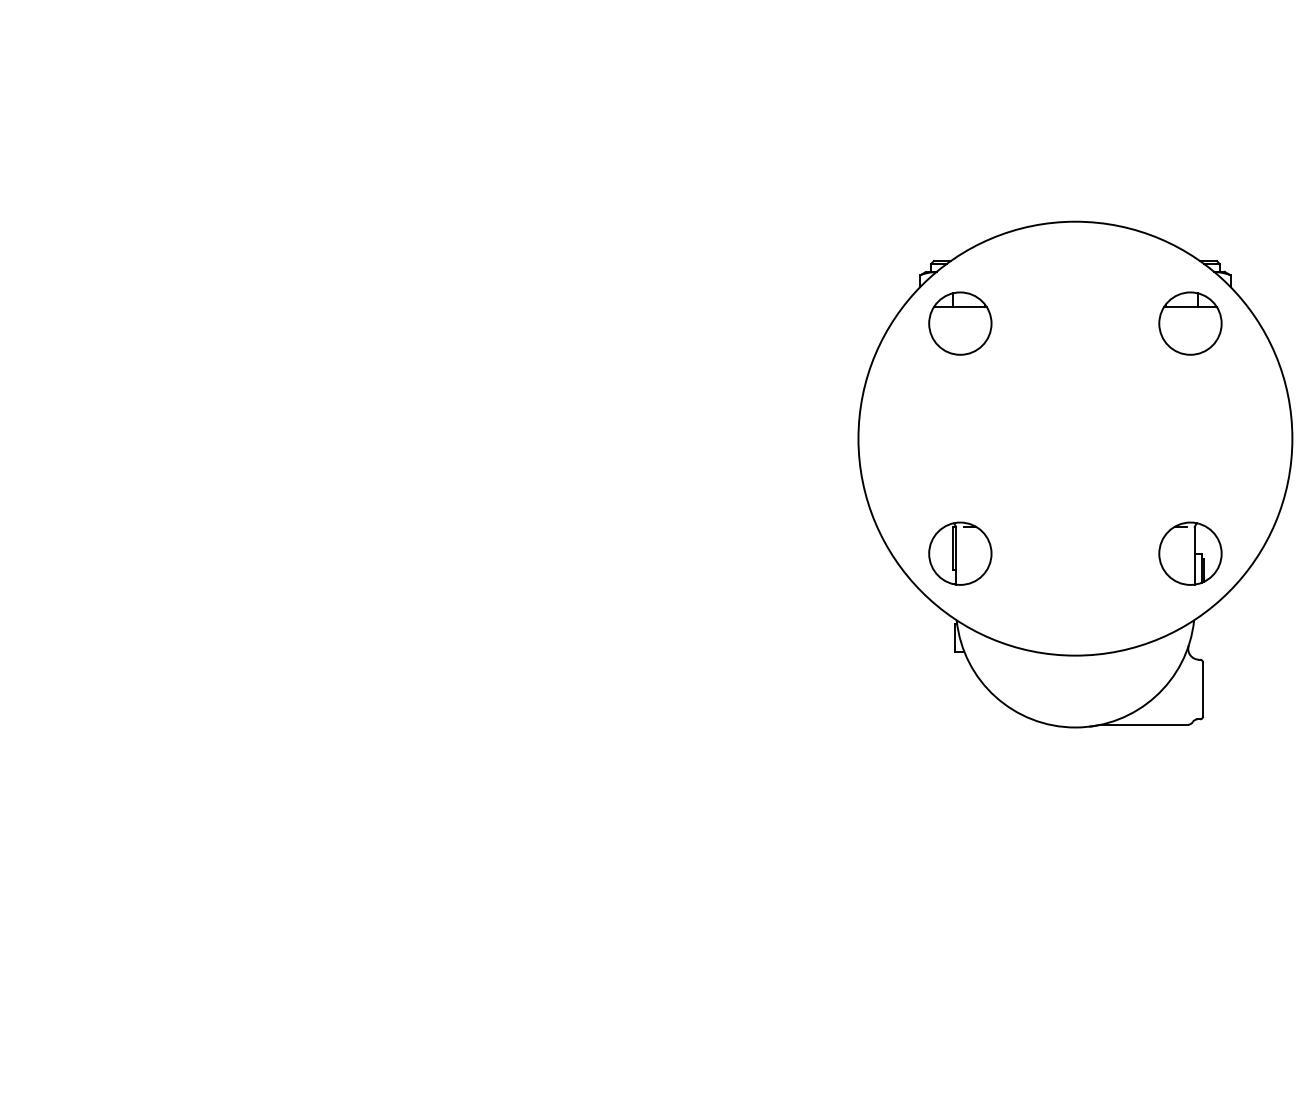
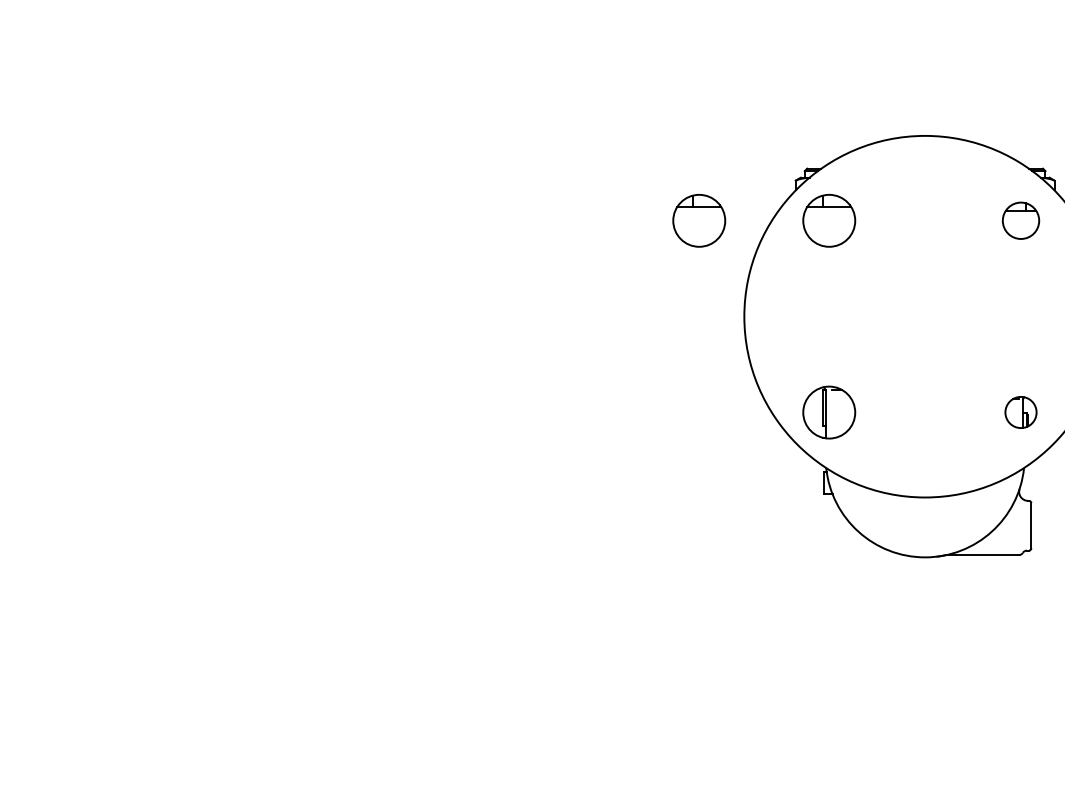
part: (804, 323) -> (699, 220), added
part: (1190, 323) -> (1021, 220), size x0.7
part: (1190, 553) -> (1021, 412), size x0.6

